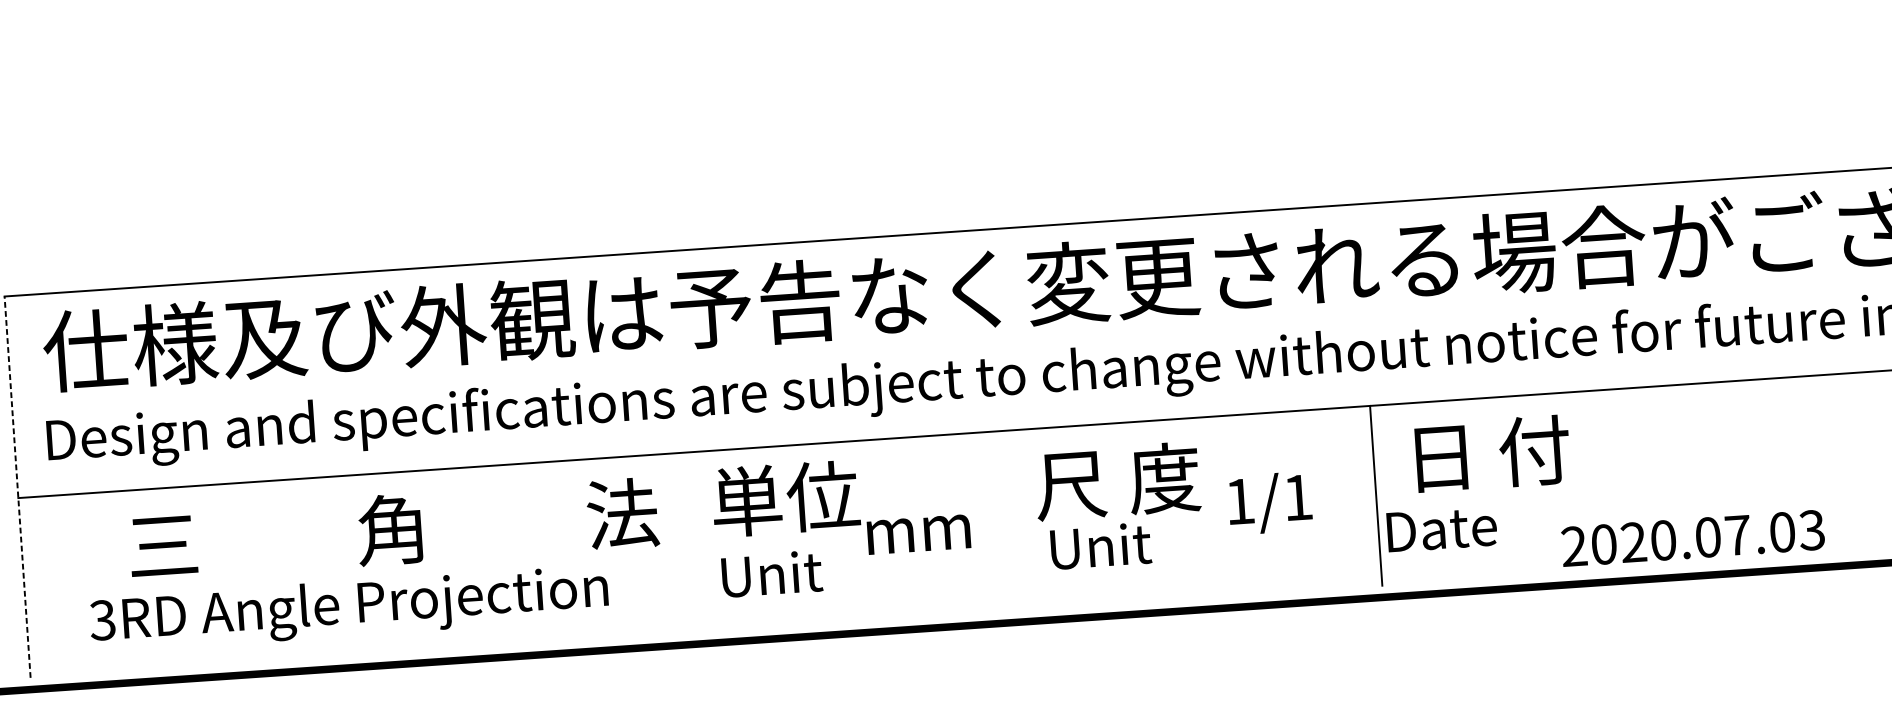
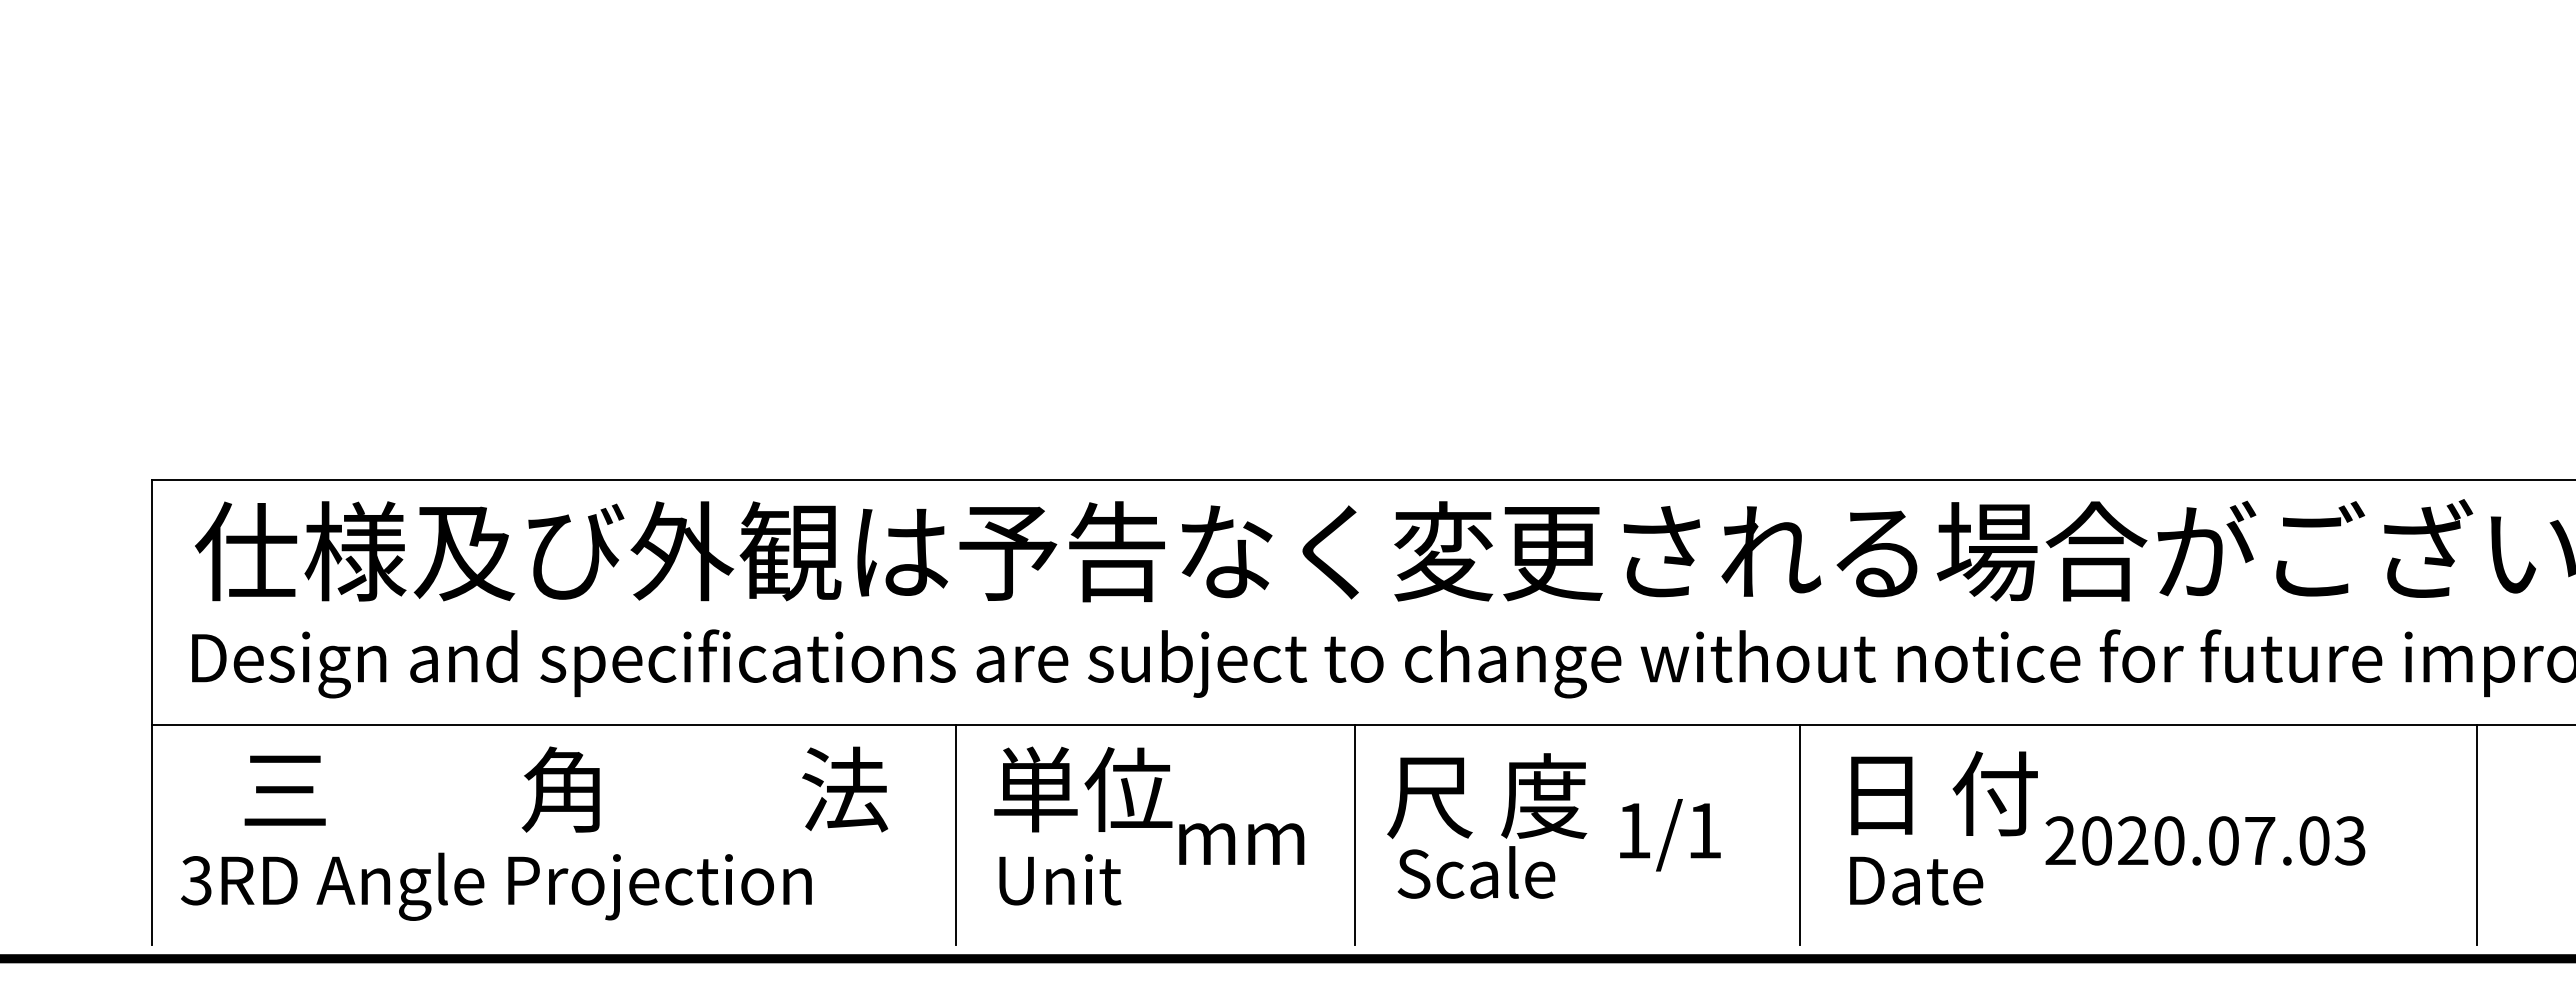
line: (17, 486) -> (152, 711), dashed -> solid
line: (1010, 520) -> (1354, 834), added
text: (1441, 528) -> (1916, 880), moved
text: (394, 529) -> (566, 789), moved
text: (1693, 538) -> (2205, 840), moved
line: (683, 542) -> (955, 834), added
text: (1113, 544) -> (1476, 872), Unit -> Scale
text: (349, 608) -> (496, 886), moved

